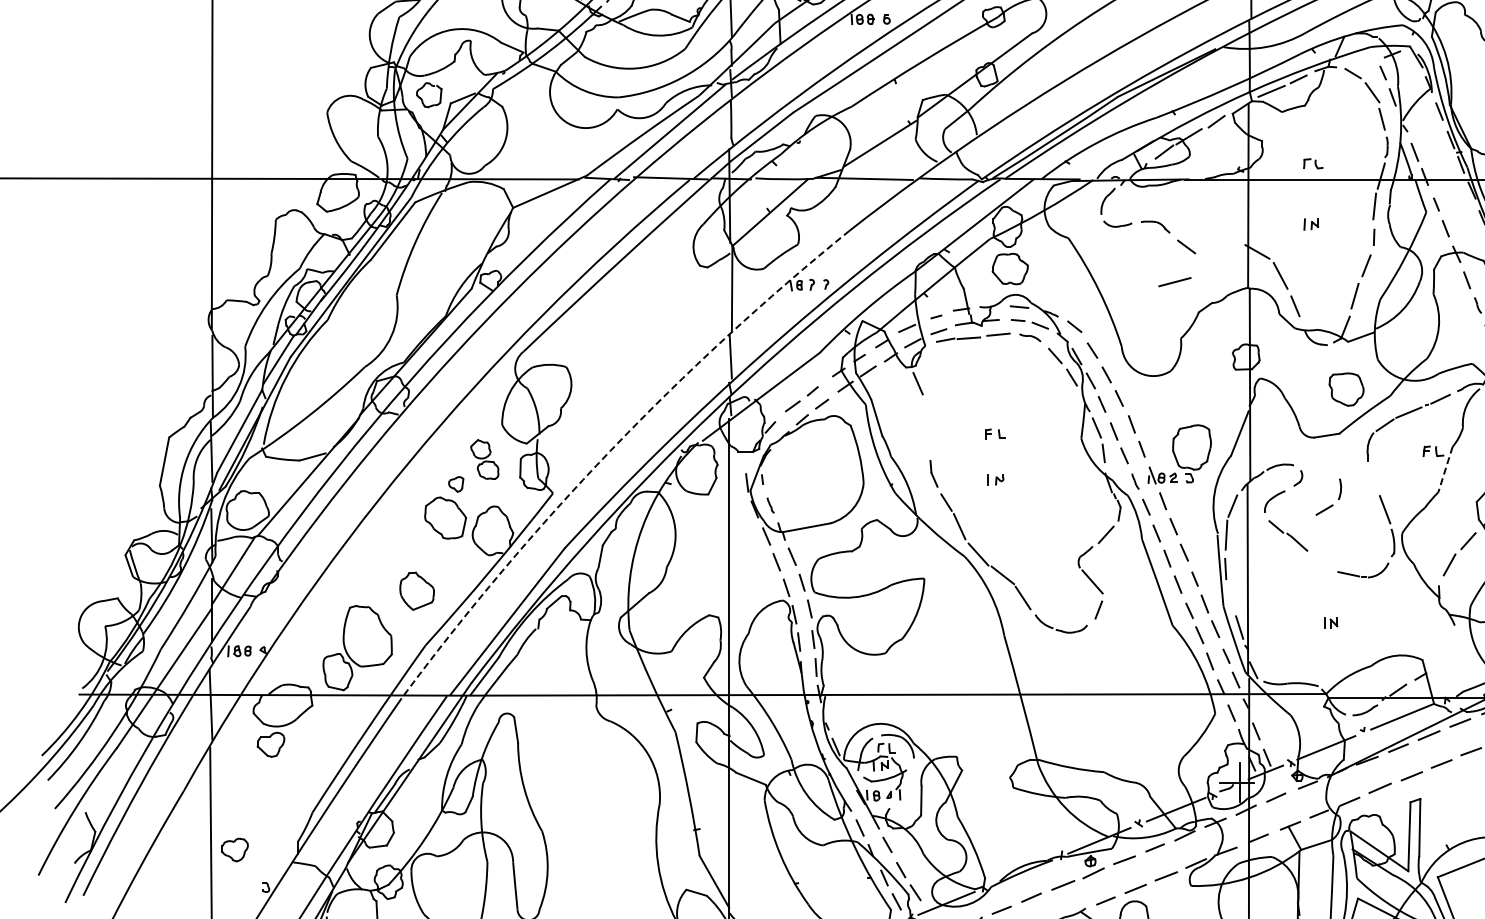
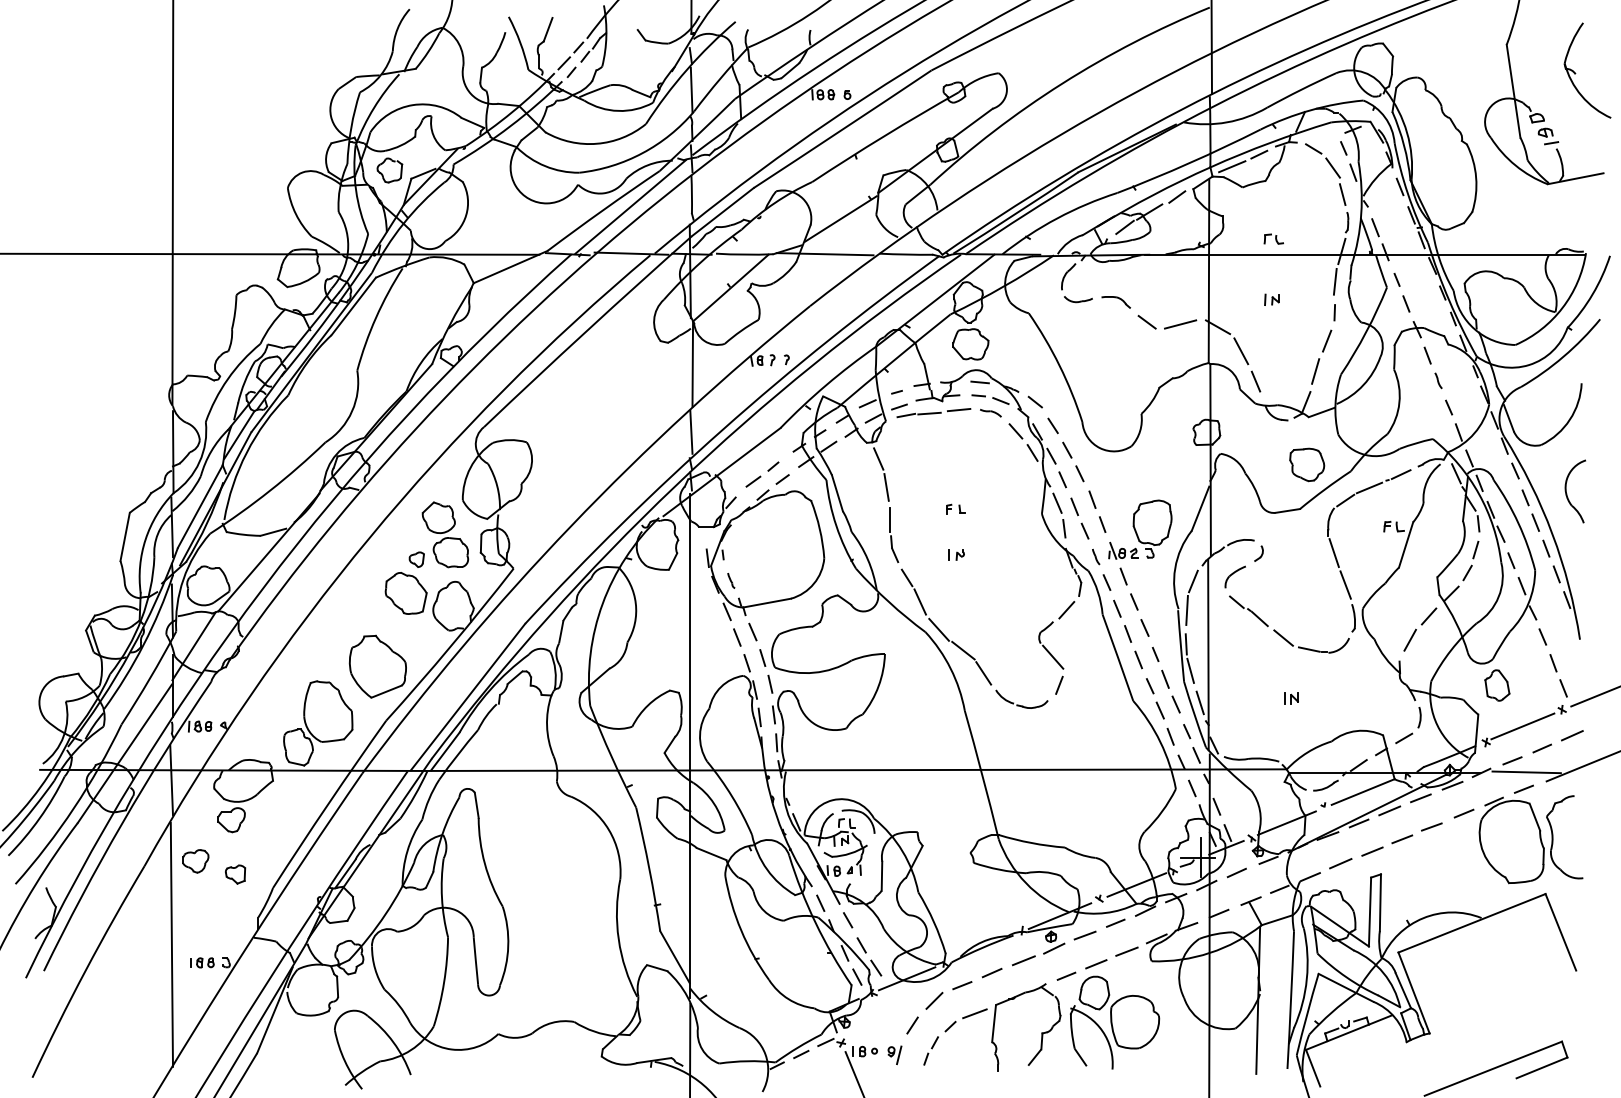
line: (1174, 282) -> (1180, 324), moved
line: (925, 412) -> (886, 487), added
line: (928, 444) -> (889, 519), added
arc: (610, 450) -> (571, 525), dashed -> solid
part: (484, 459) -> (445, 534), size x1.67
line: (1445, 469) -> (1406, 544), dashed -> solid
line: (1372, 478) -> (1333, 553), added
part: (1332, 504) -> (1412, 732), moved
line: (1322, 562) -> (1283, 637), added
part: (416, 591) -> (377, 666), size x1.67
line: (1229, 595) -> (1190, 670), added
part: (274, 799) -> (235, 874), added
part: (234, 850) -> (195, 861), moved
part: (241, 887) -> (202, 962), added

